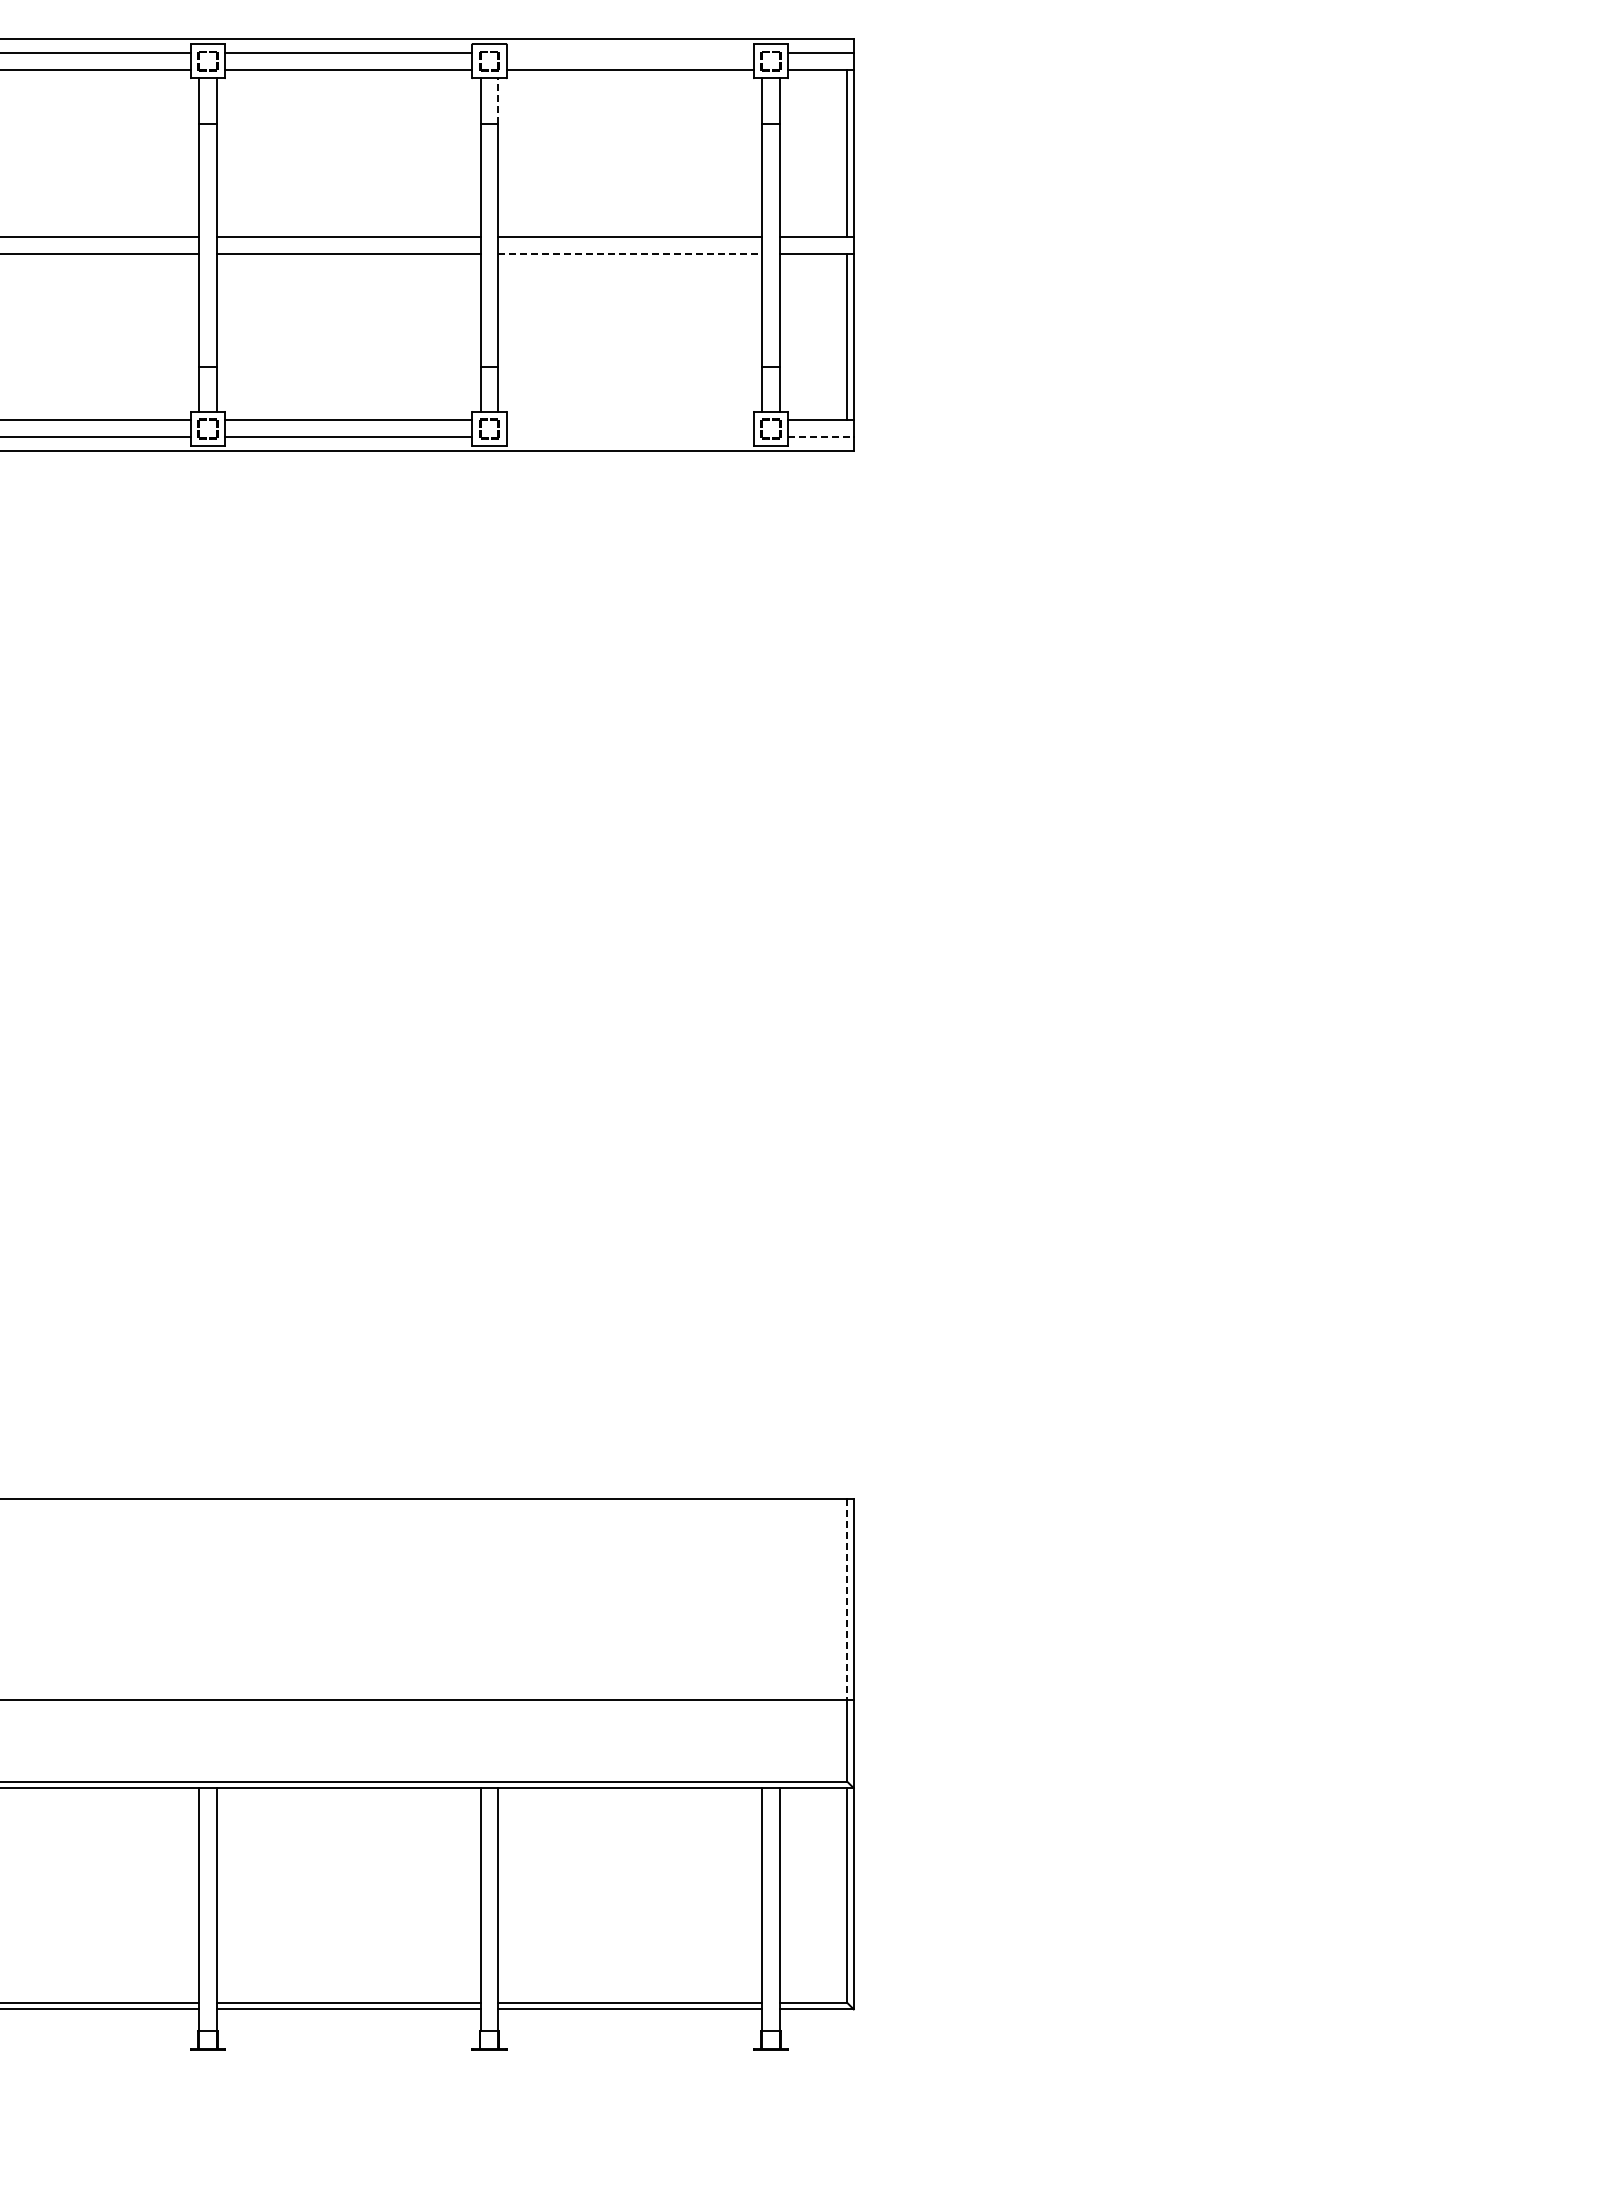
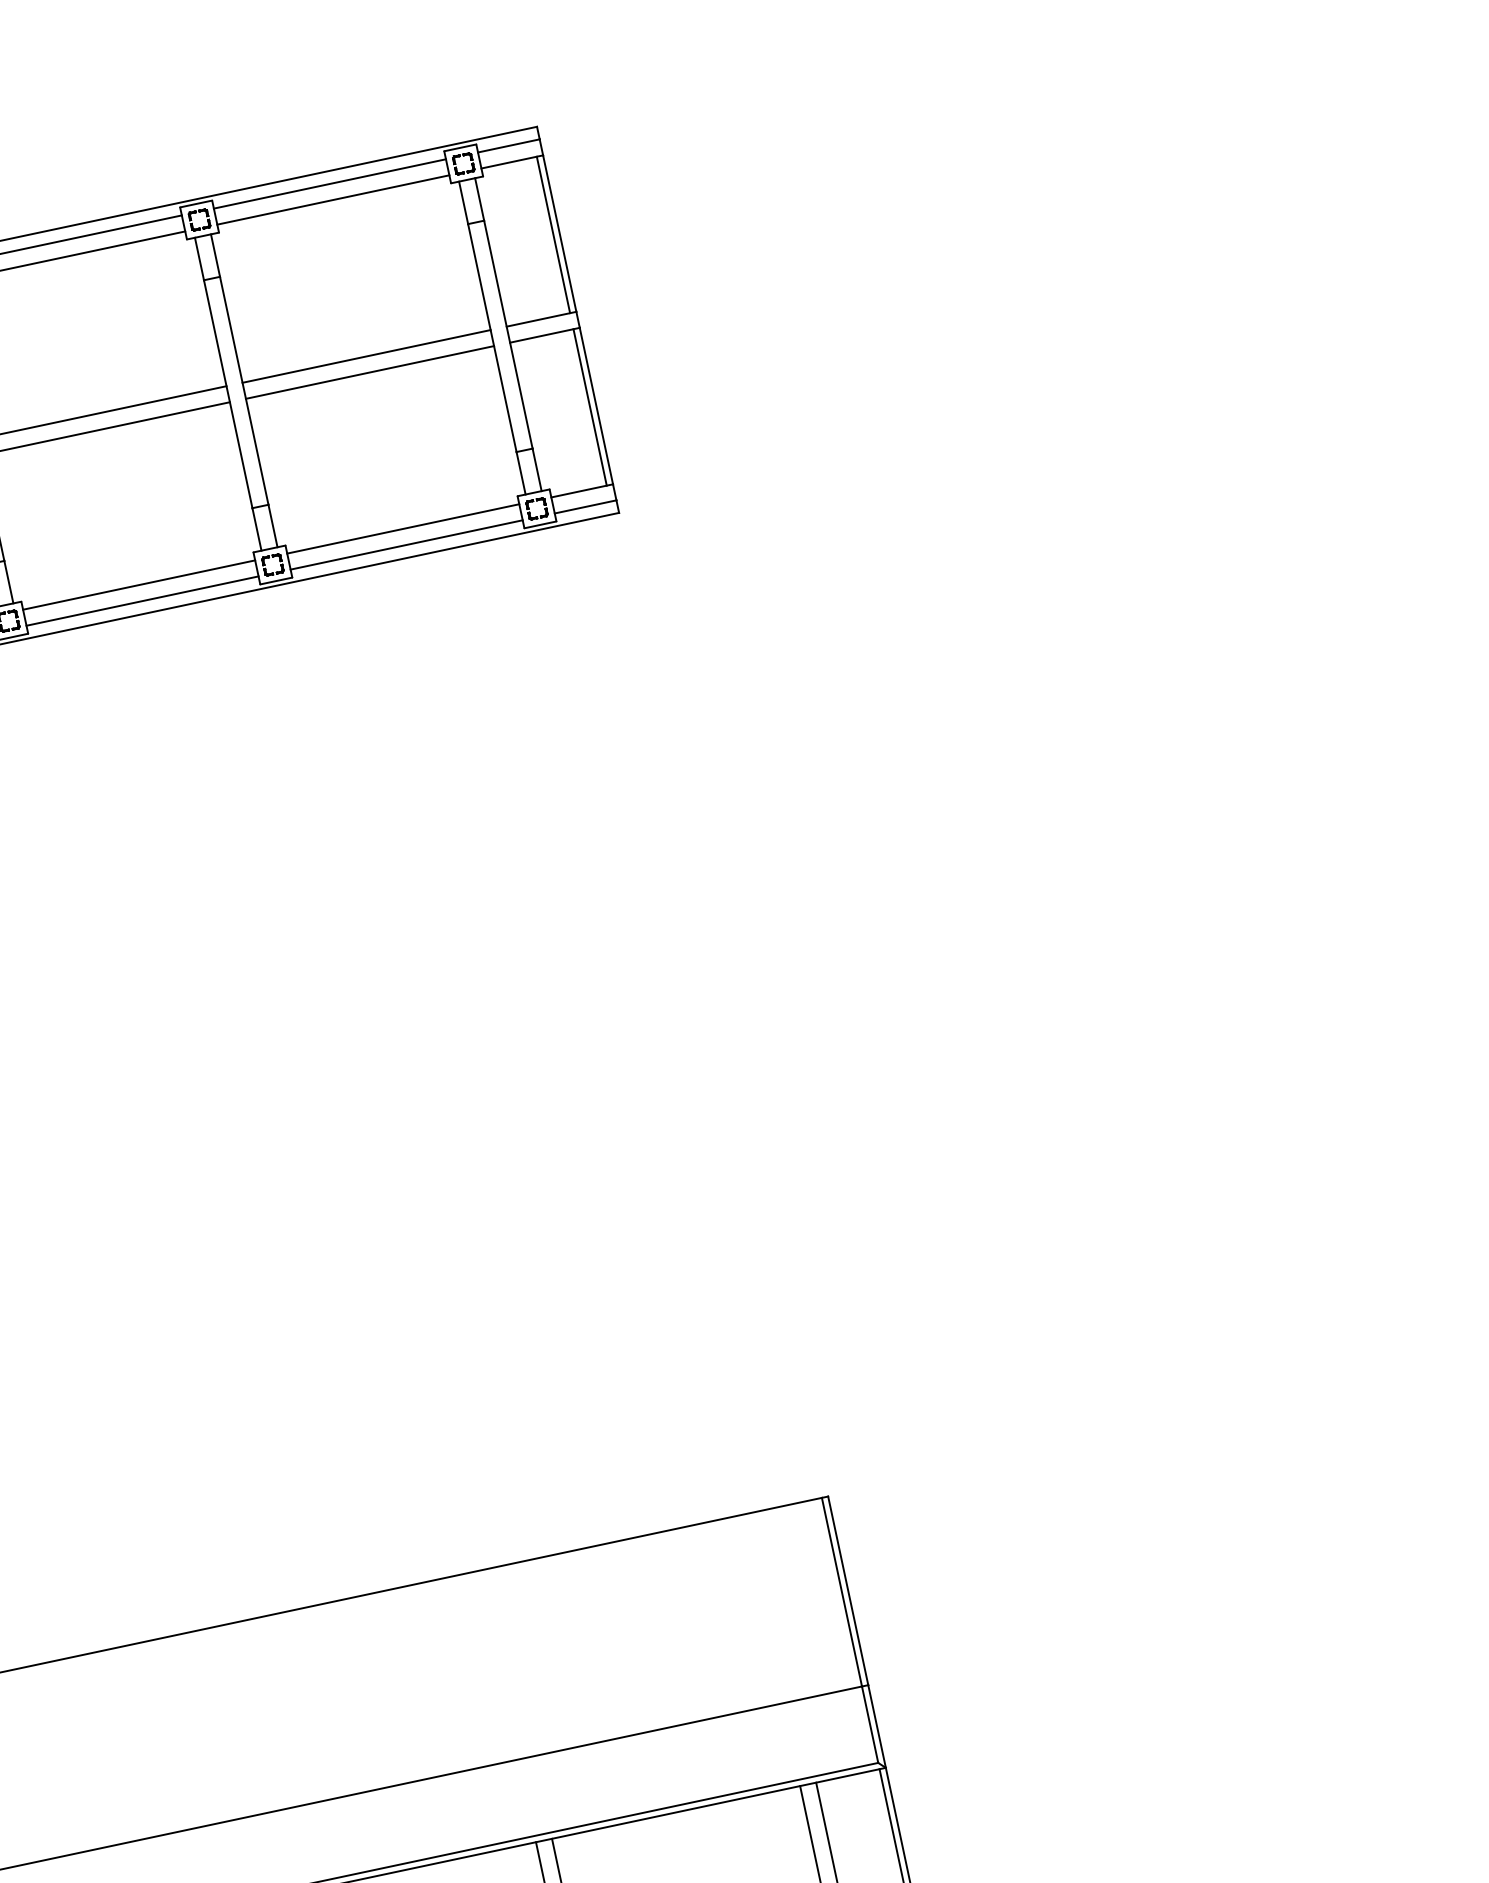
line: (629, 52) -> (329, 183), added
line: (498, 100) -> (215, 255), dashed -> solid
line: (630, 253) -> (370, 372), dashed -> solid
line: (629, 420) -> (402, 529), added
line: (629, 437) -> (406, 545), added
line: (820, 437) -> (585, 507), dashed -> solid
line: (847, 1599) -> (842, 1592), dashed -> solid

